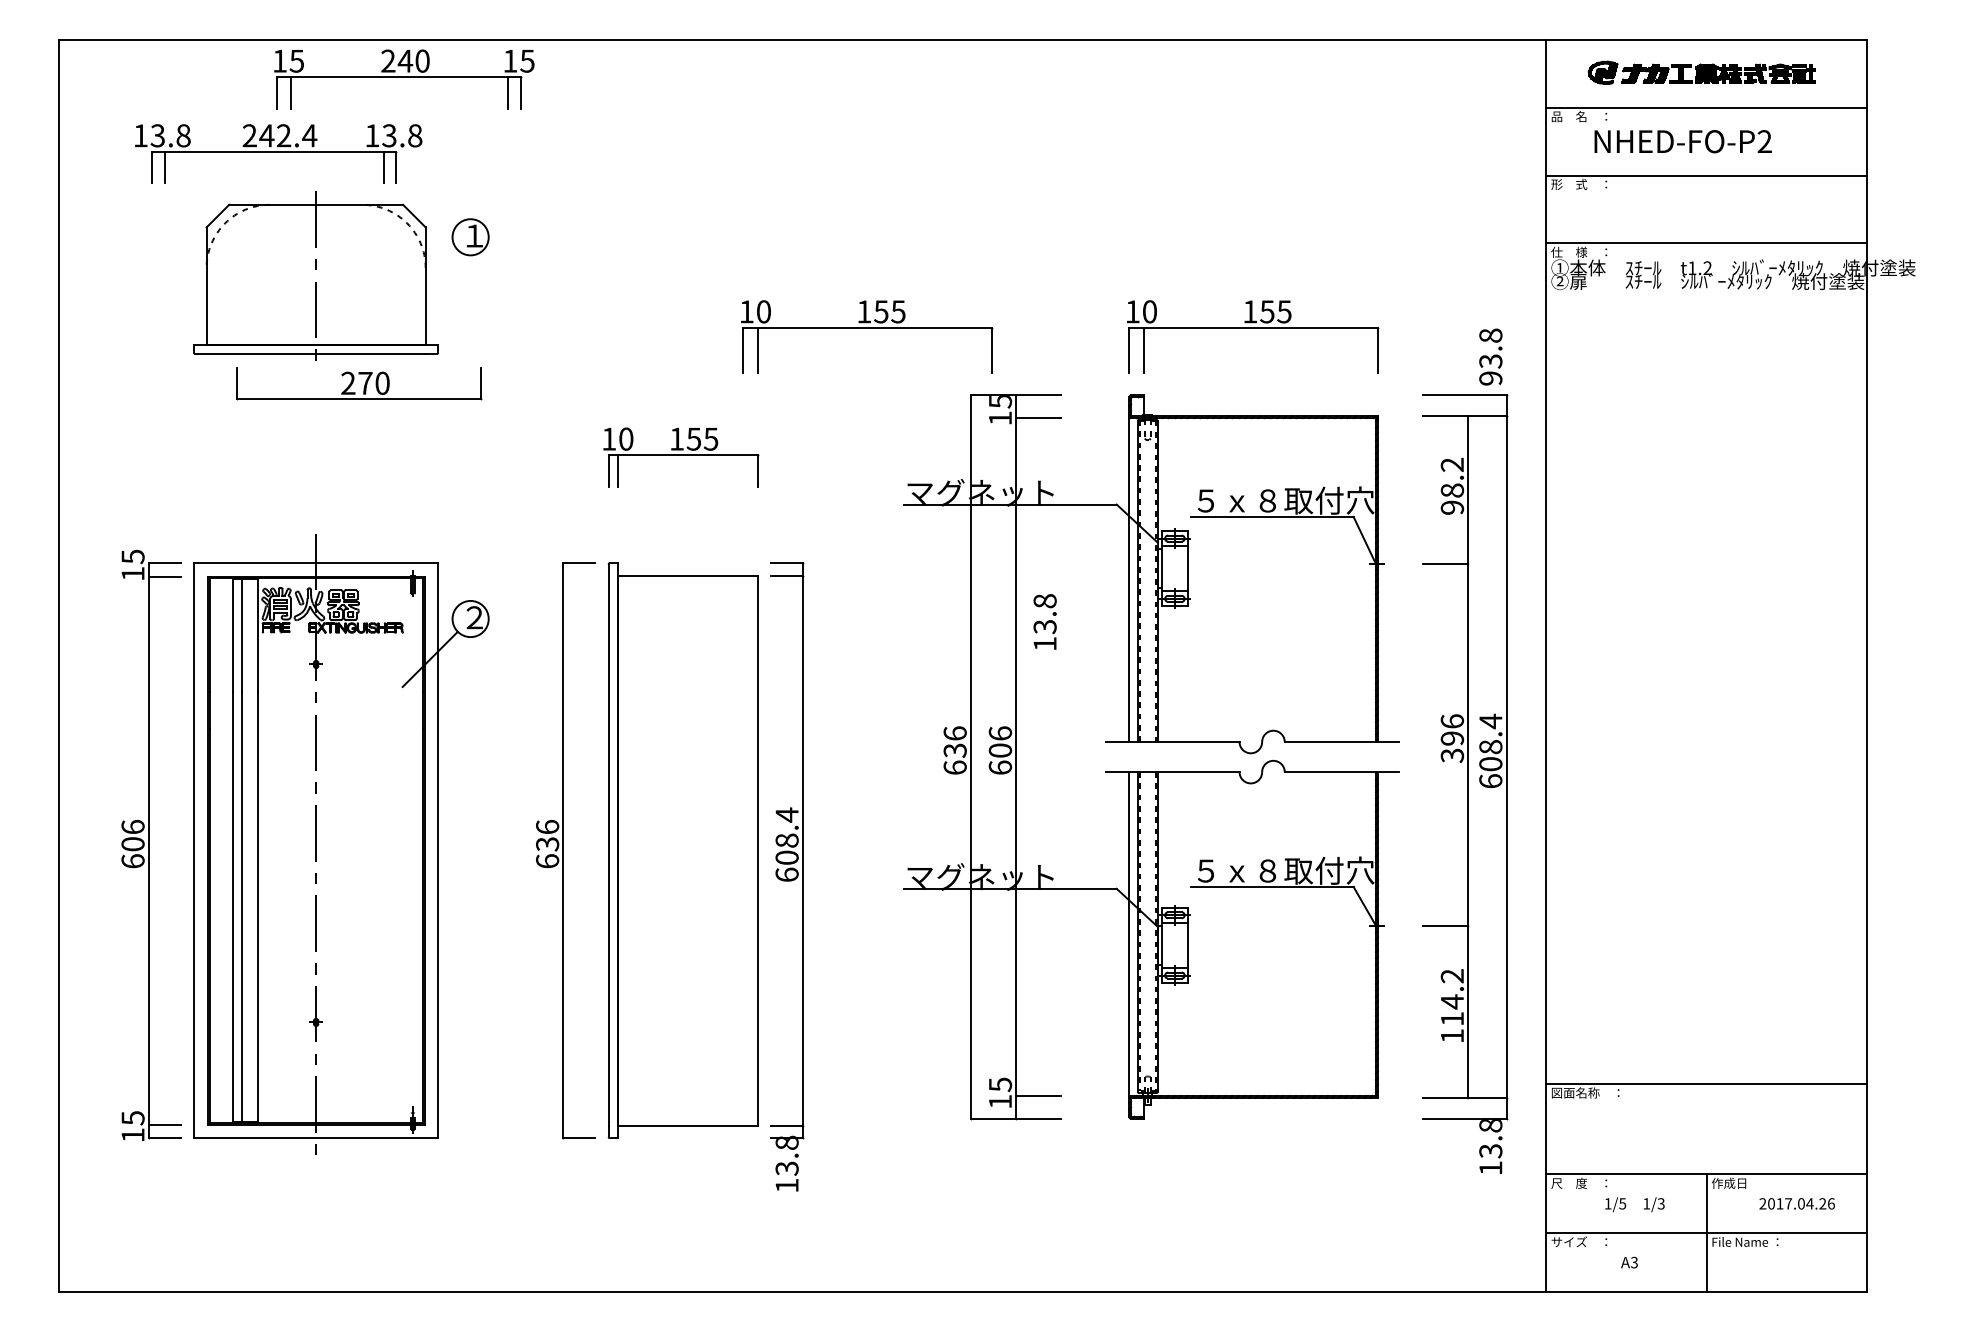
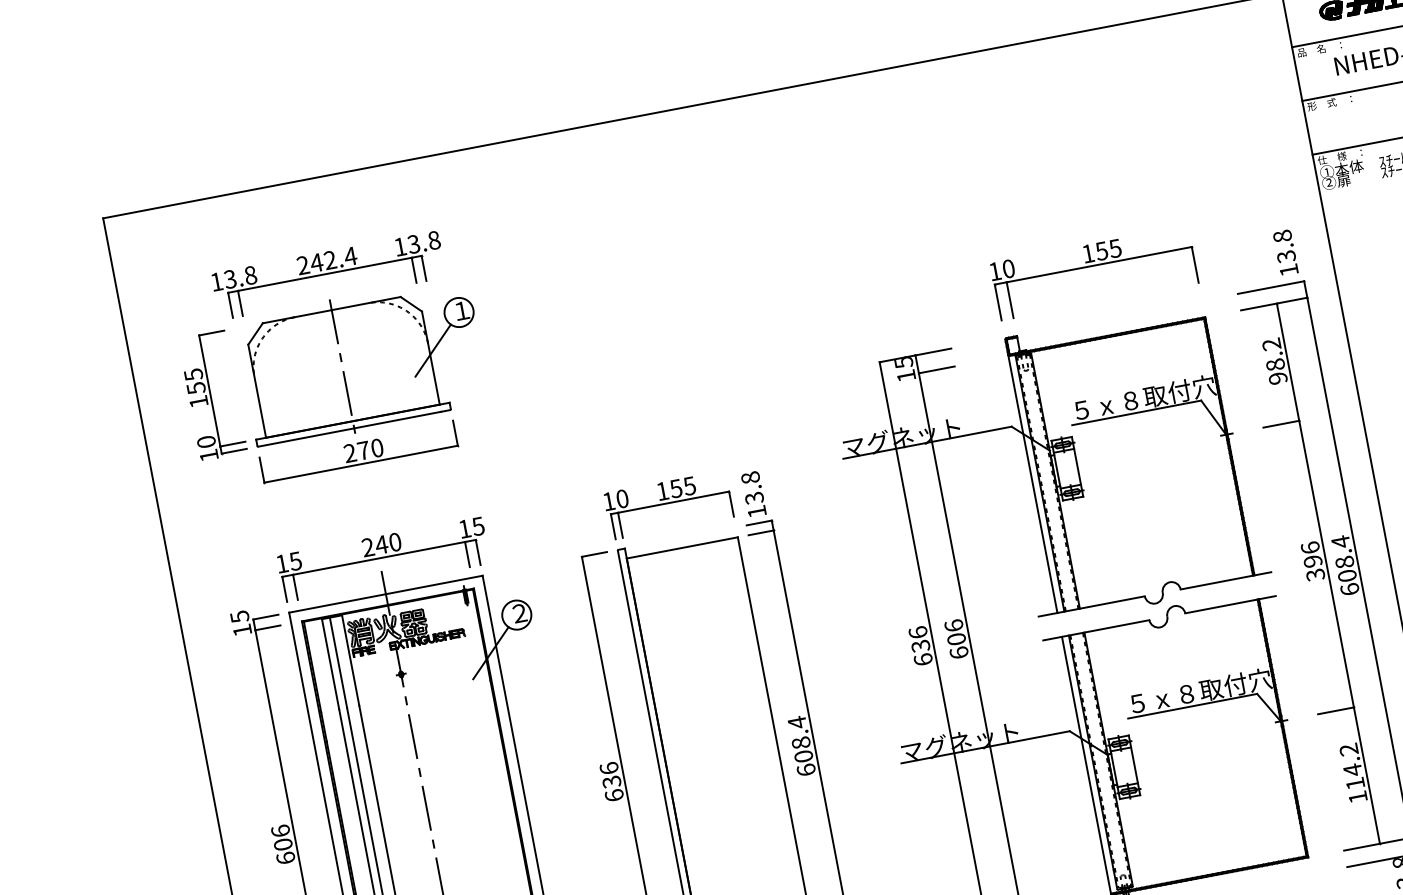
part: (404, 79) -> (383, 559), moved
part: (278, 153) -> (328, 275), moved
line: (429, 277) -> (432, 350), added
part: (151, 281) -> (212, 395), added
part: (867, 328) -> (787, 324), removed
text: (1490, 378) -> (1288, 270), 93.8 -> 13.8
part: (359, 383) -> (359, 451), moved
part: (681, 457) -> (669, 505), moved
text: (1044, 621) -> (753, 493), moved

